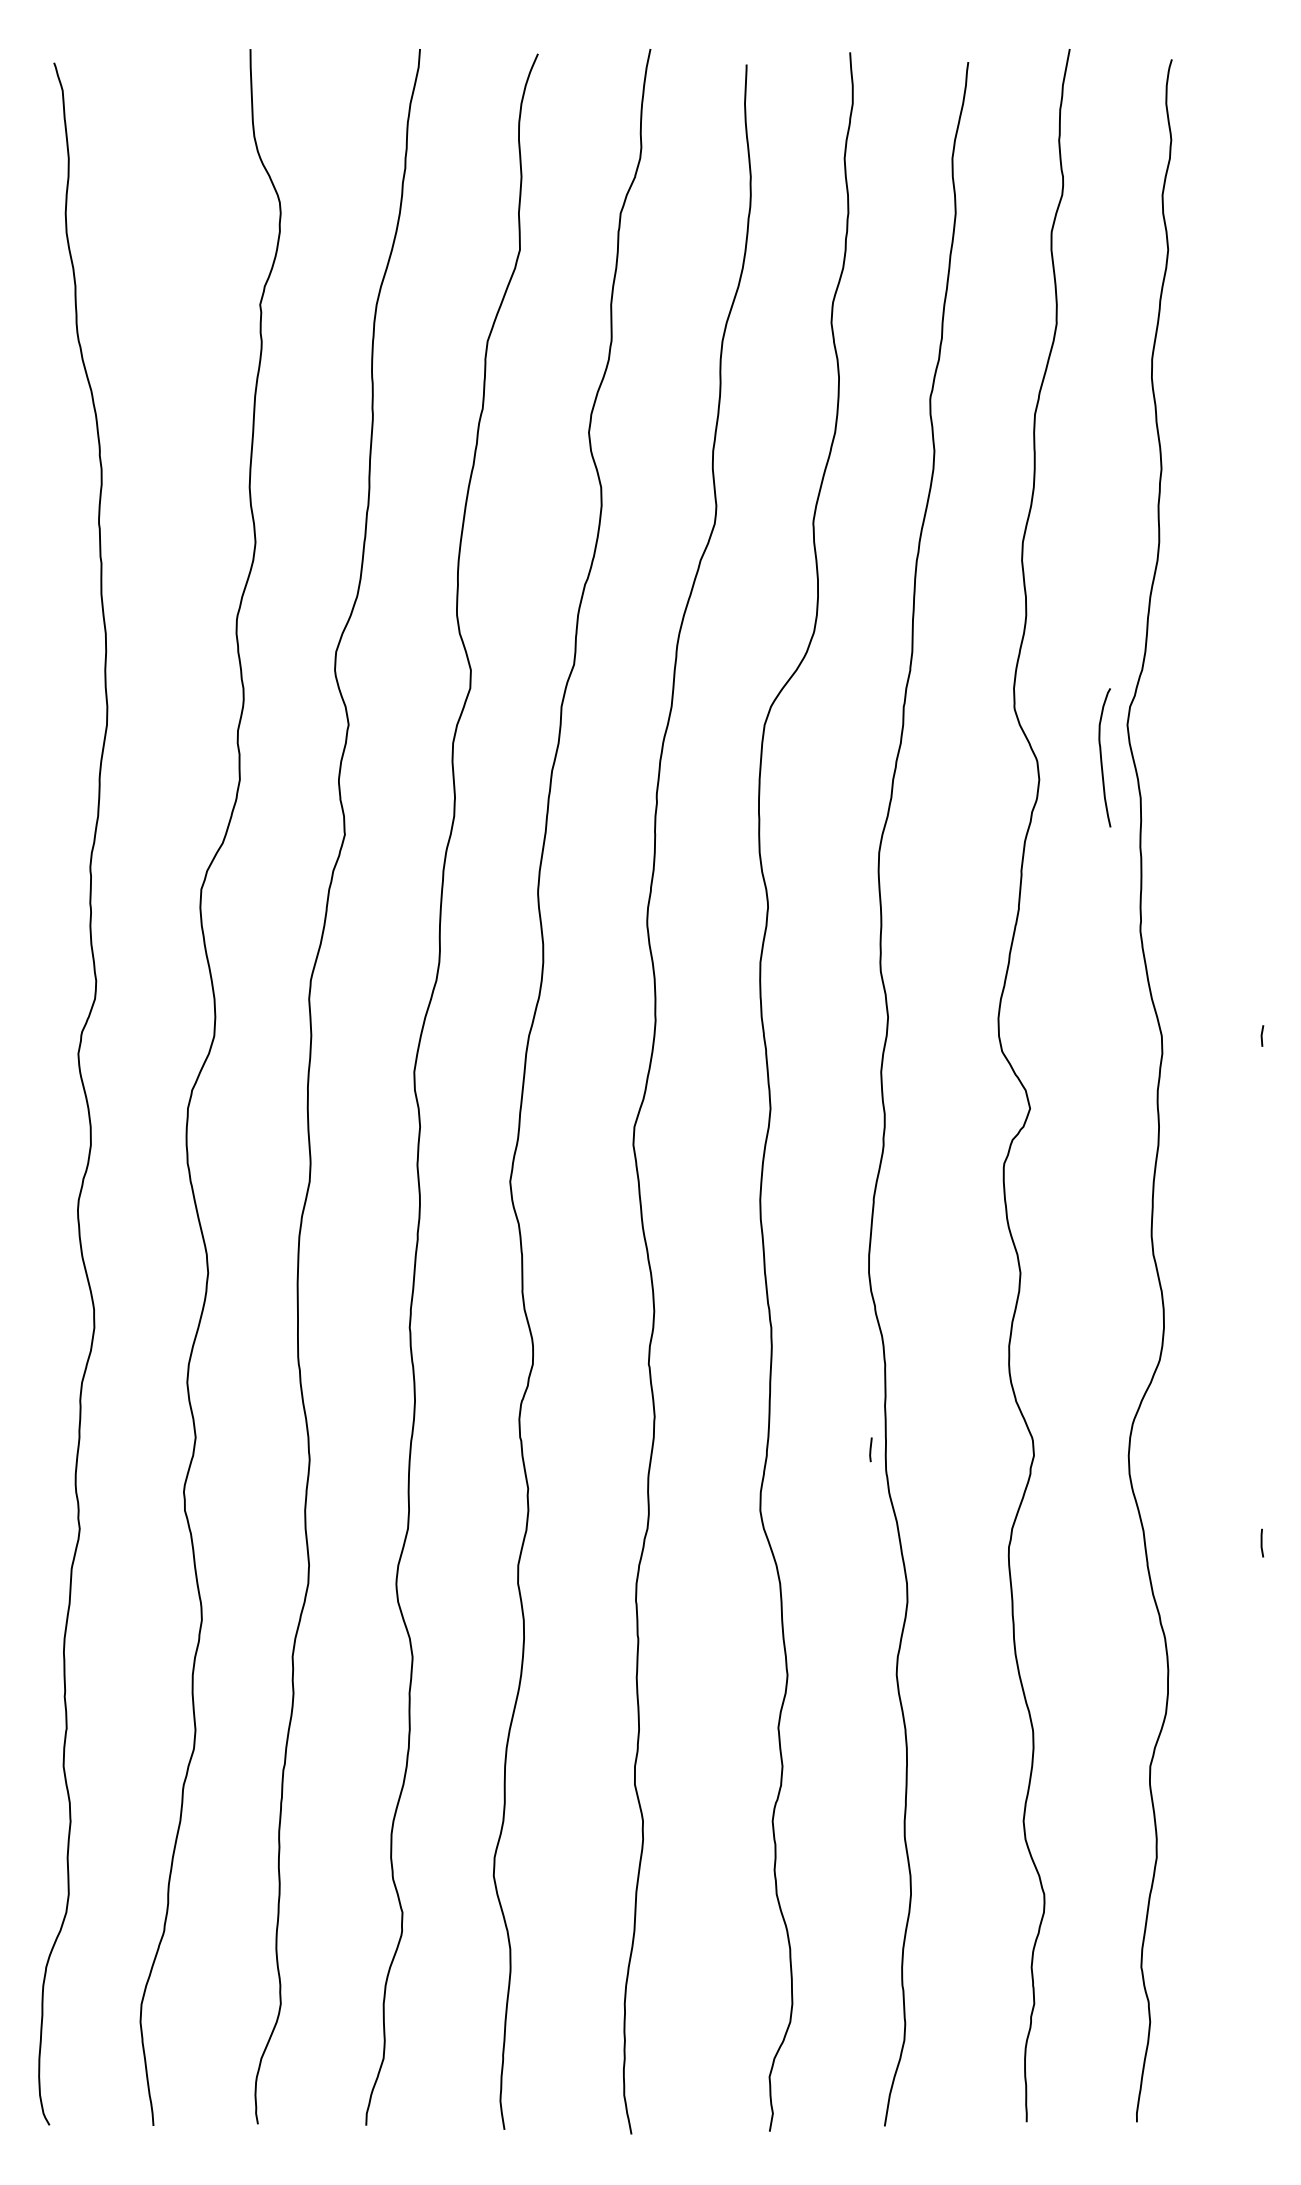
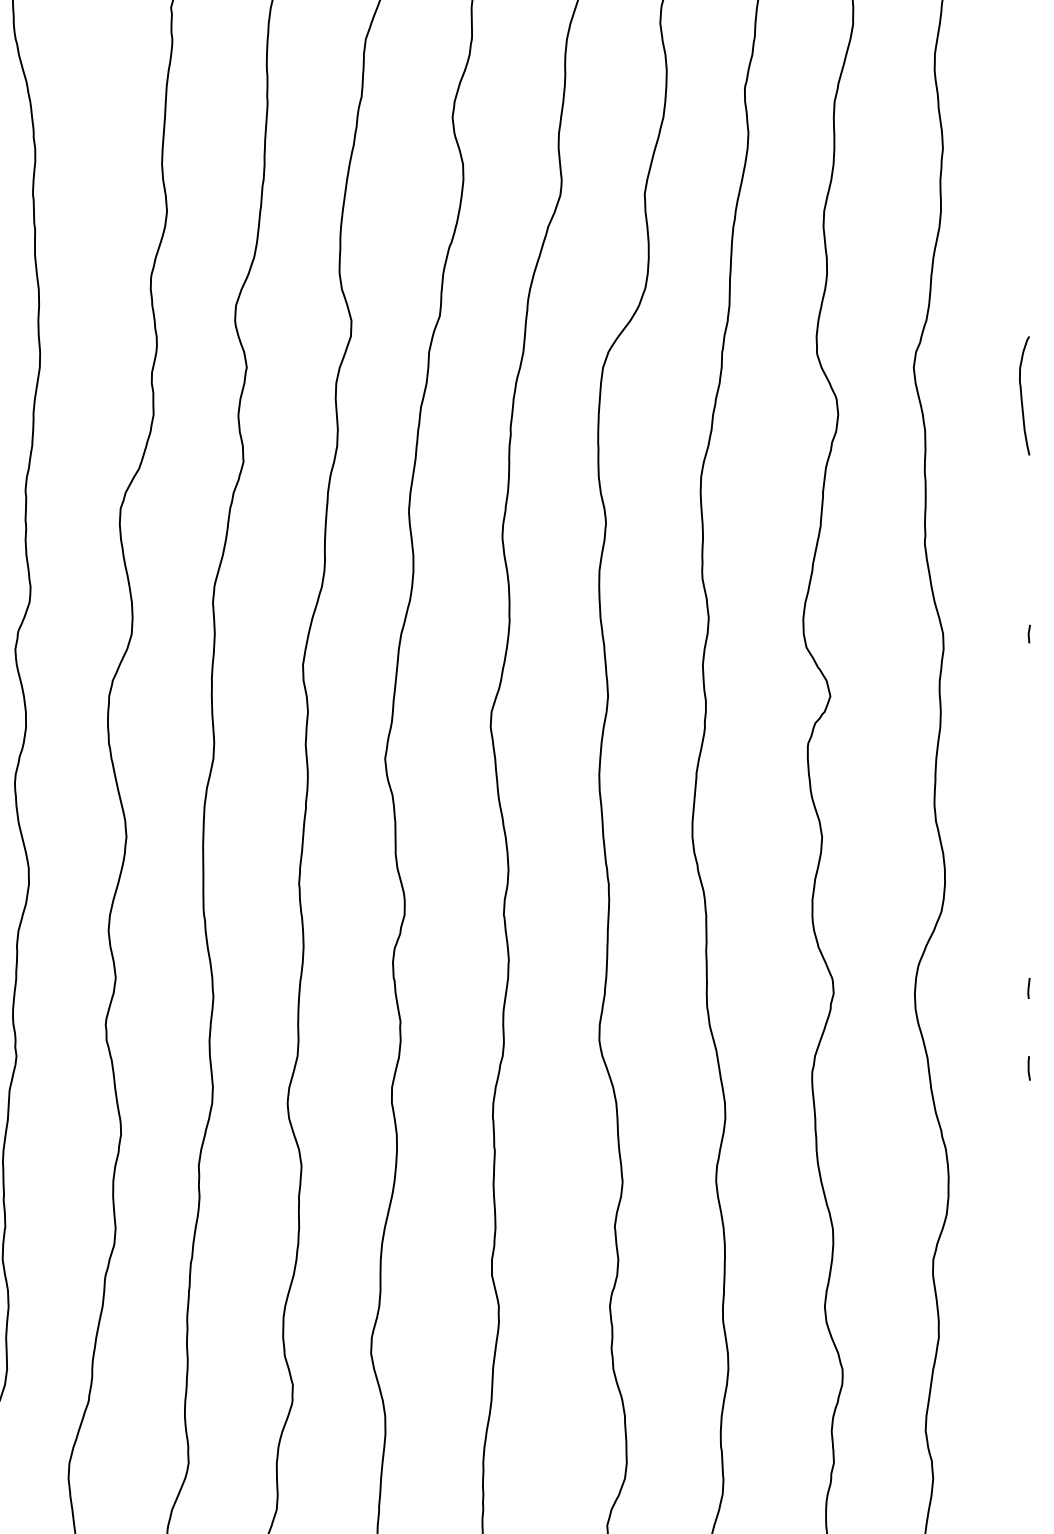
curve: (1102, 759) -> (1022, 397), moved
line: (870, 1449) -> (1028, 988), moved

